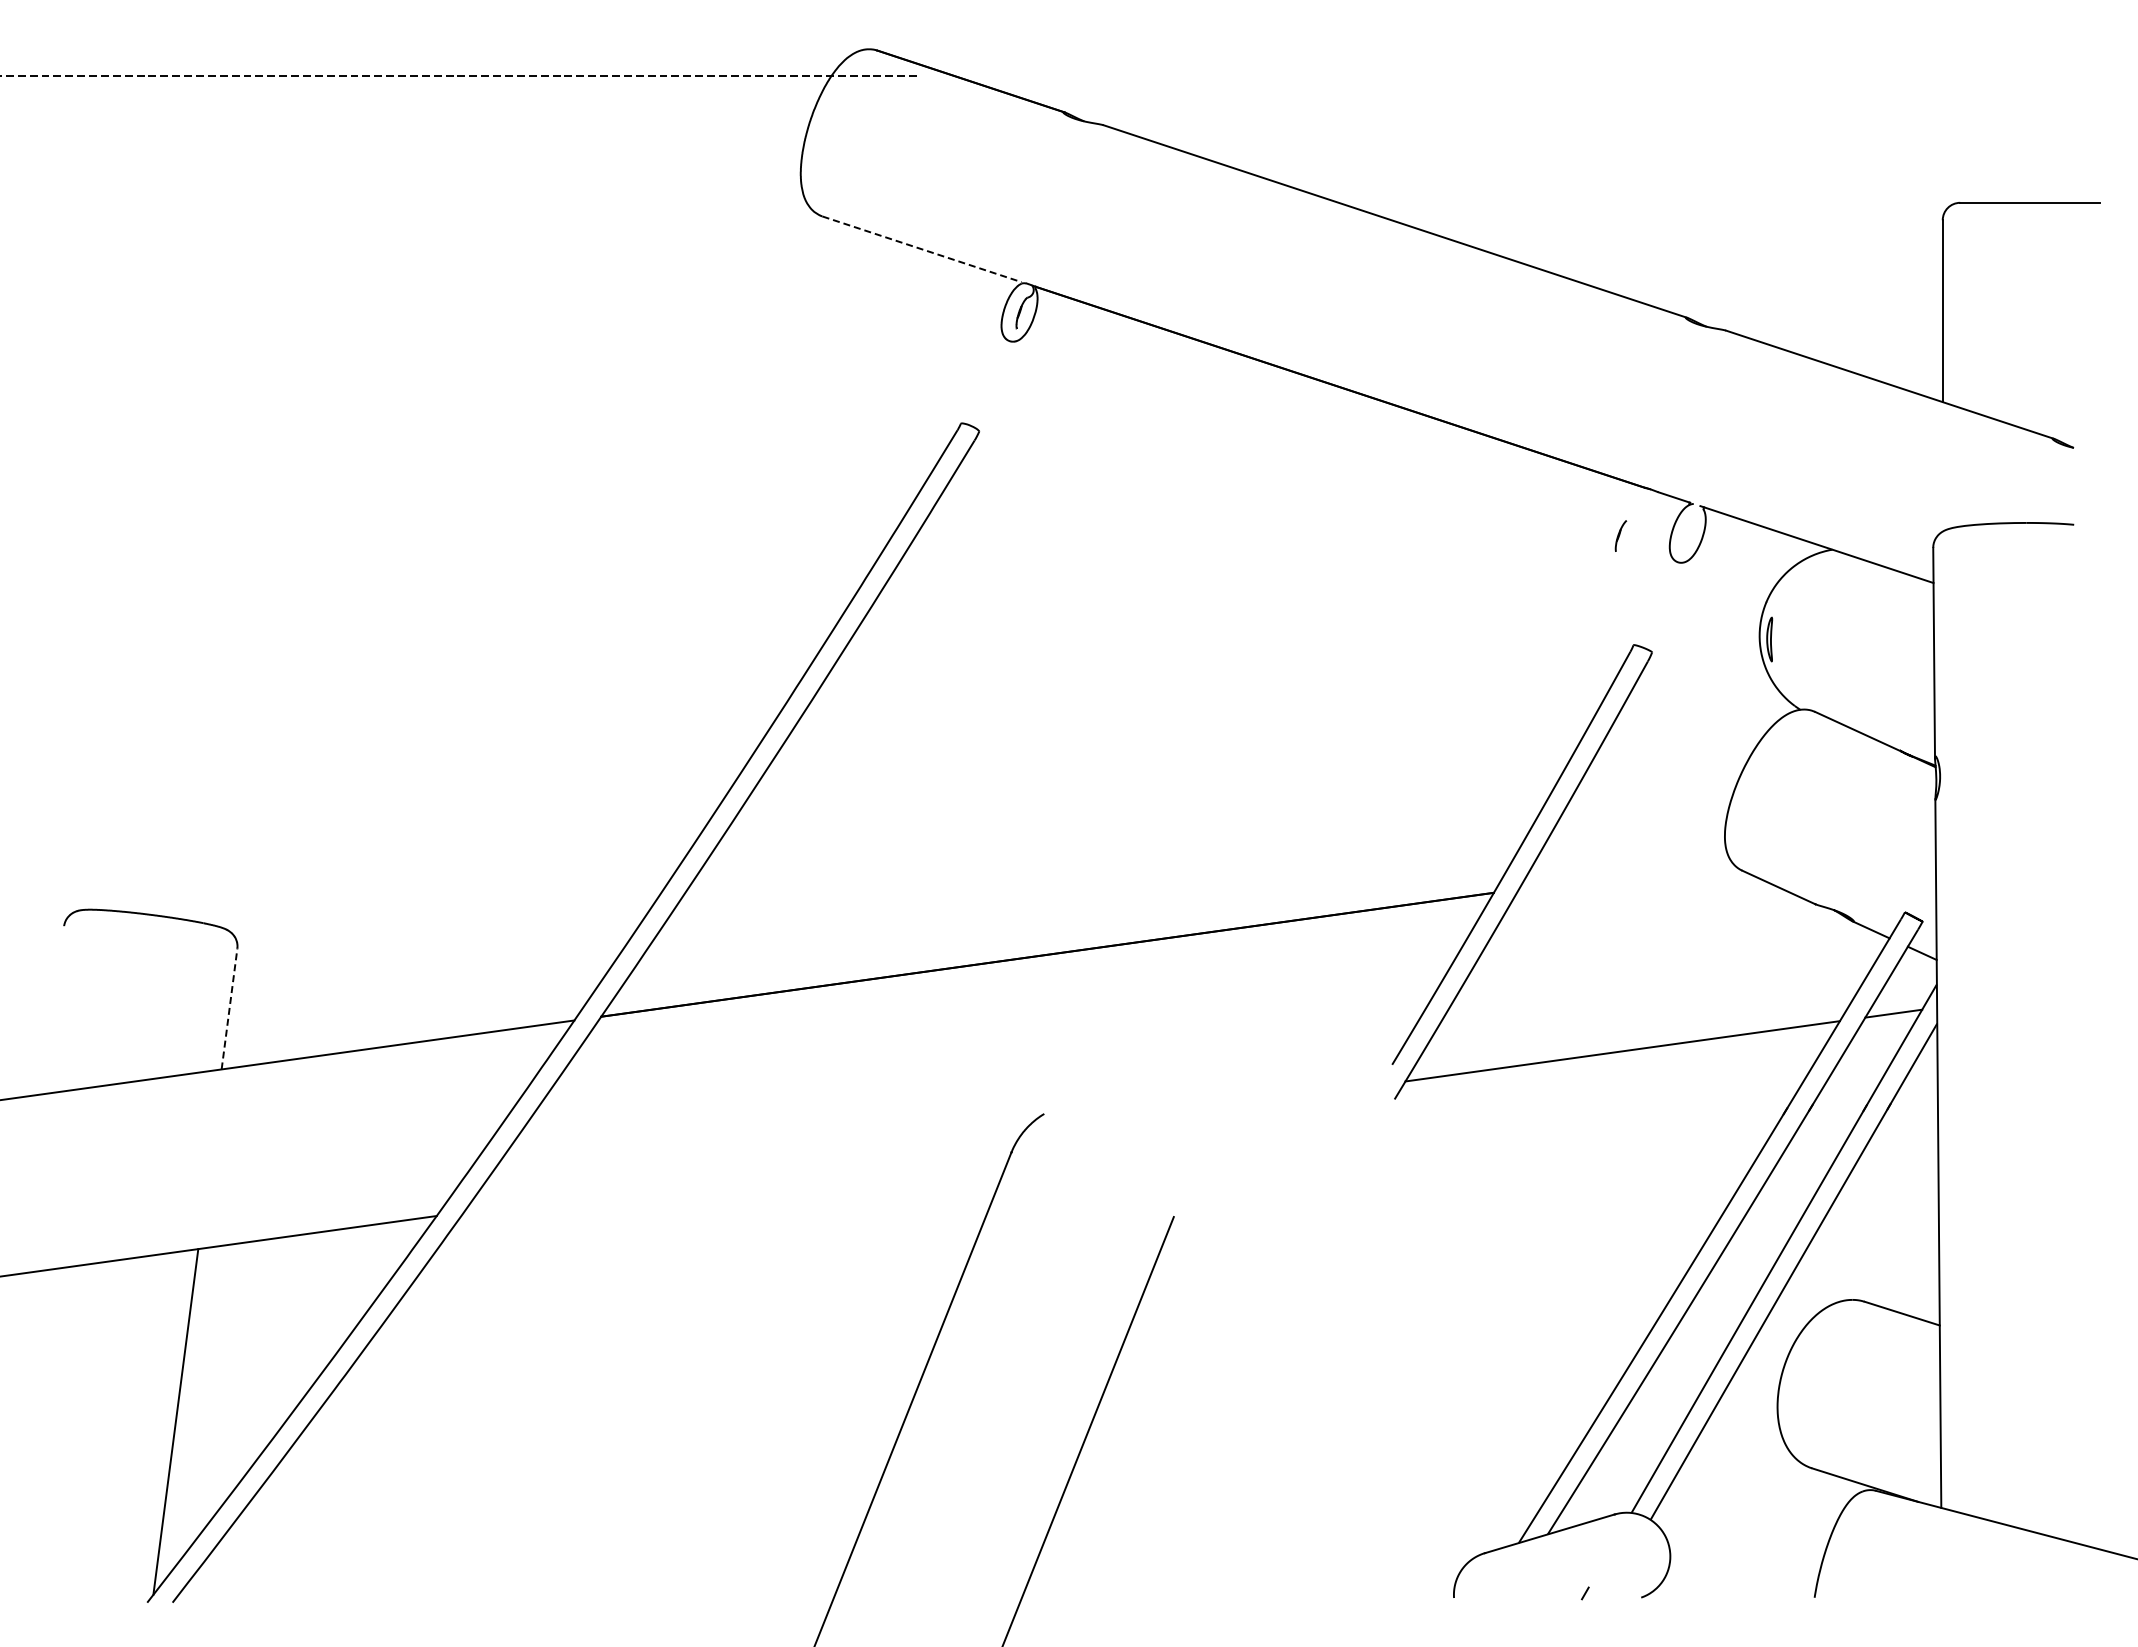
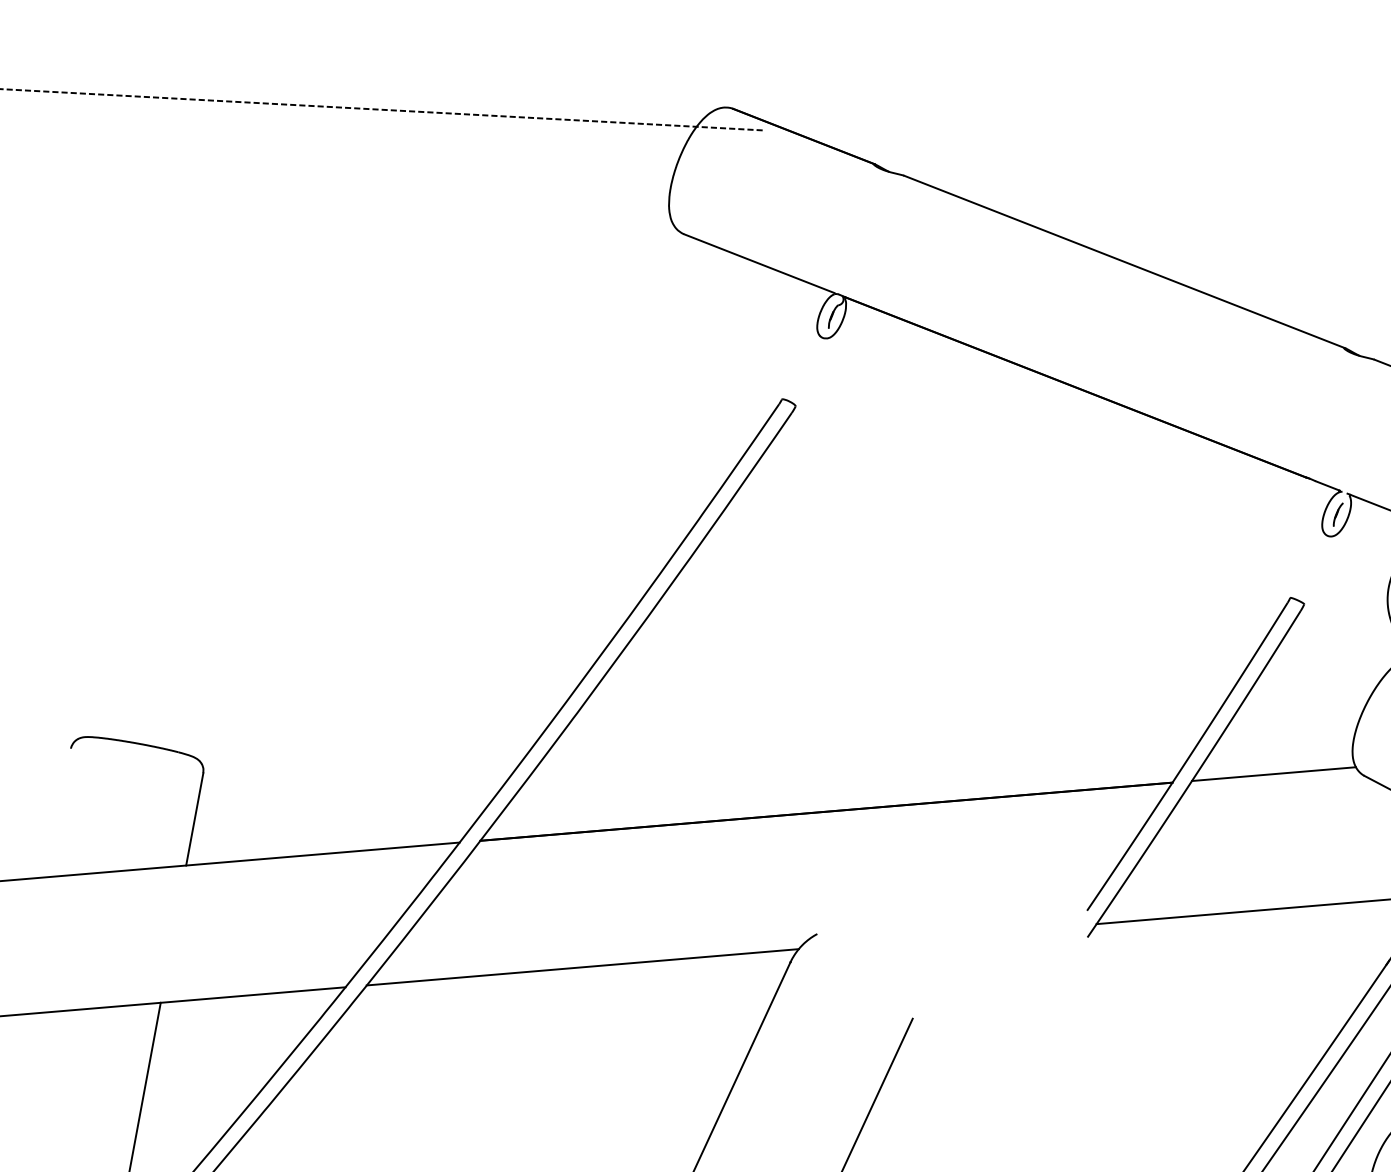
line: (922, 249) -> (759, 263), dashed -> solid
part: (1620, 535) -> (1338, 514), moved
line: (1624, 874) -> (1273, 773), added
line: (229, 1009) -> (194, 819), dashed -> solid
line: (742, 1173) -> (582, 967), added

